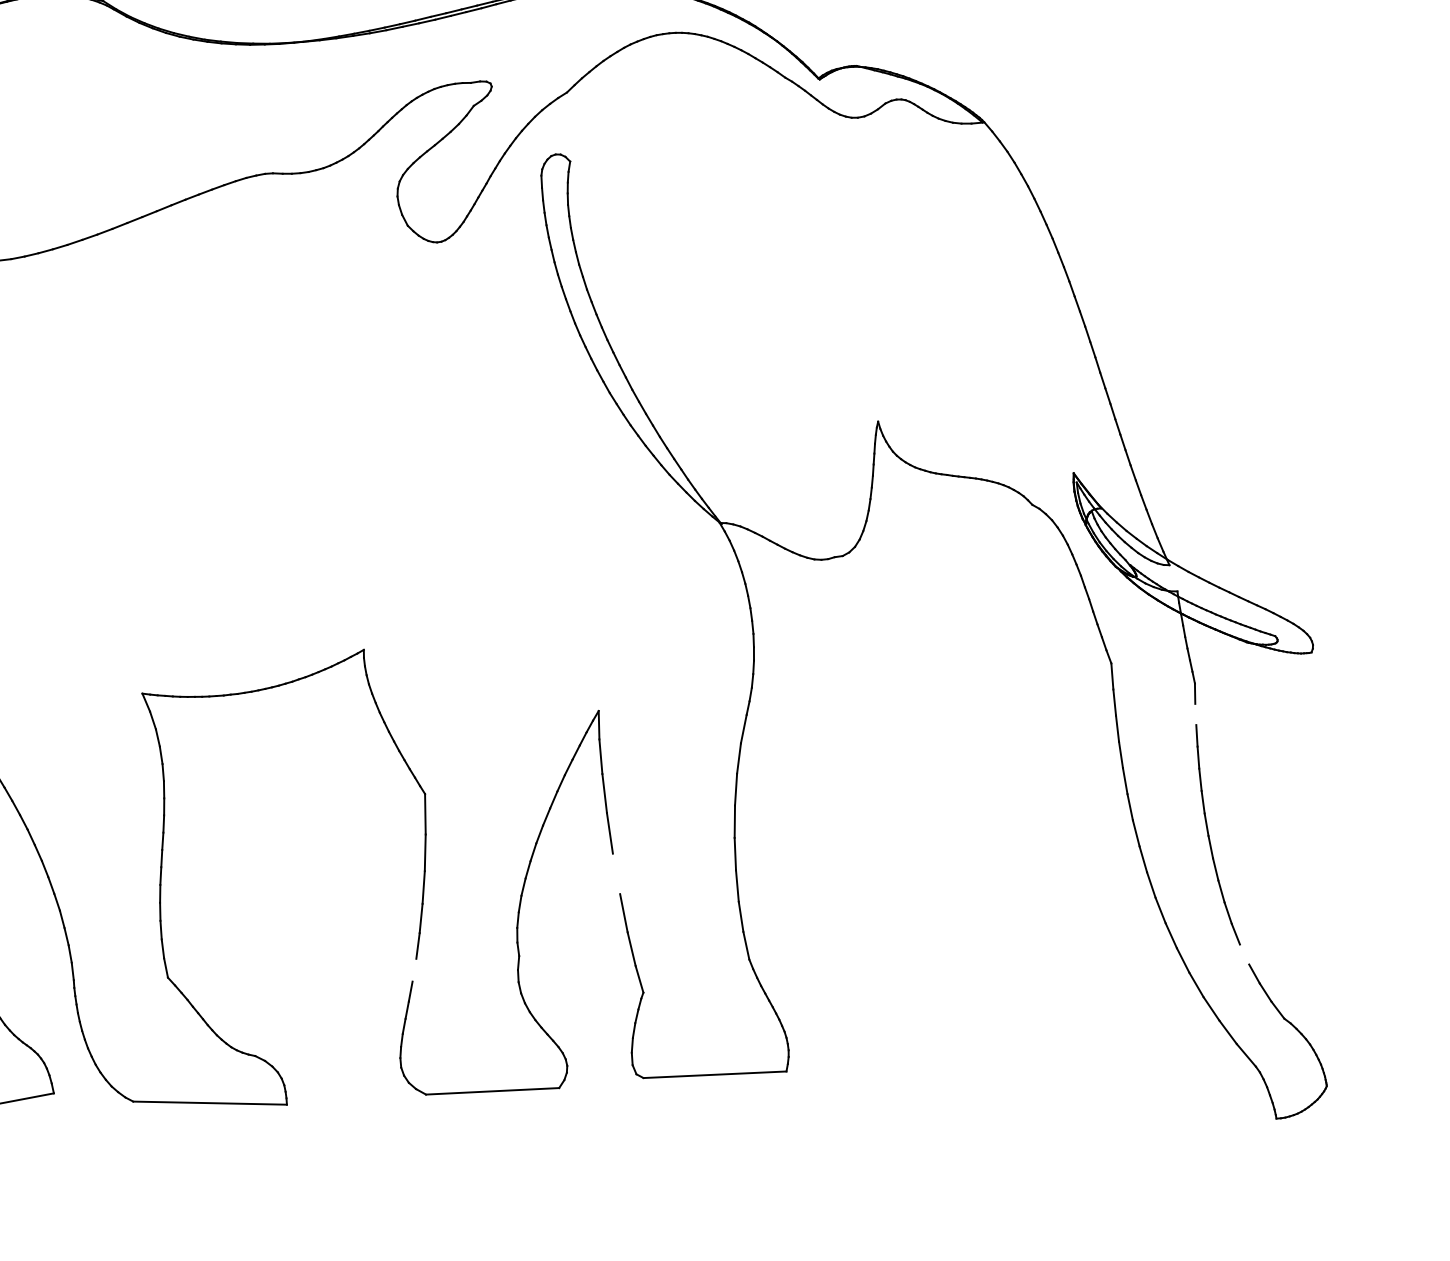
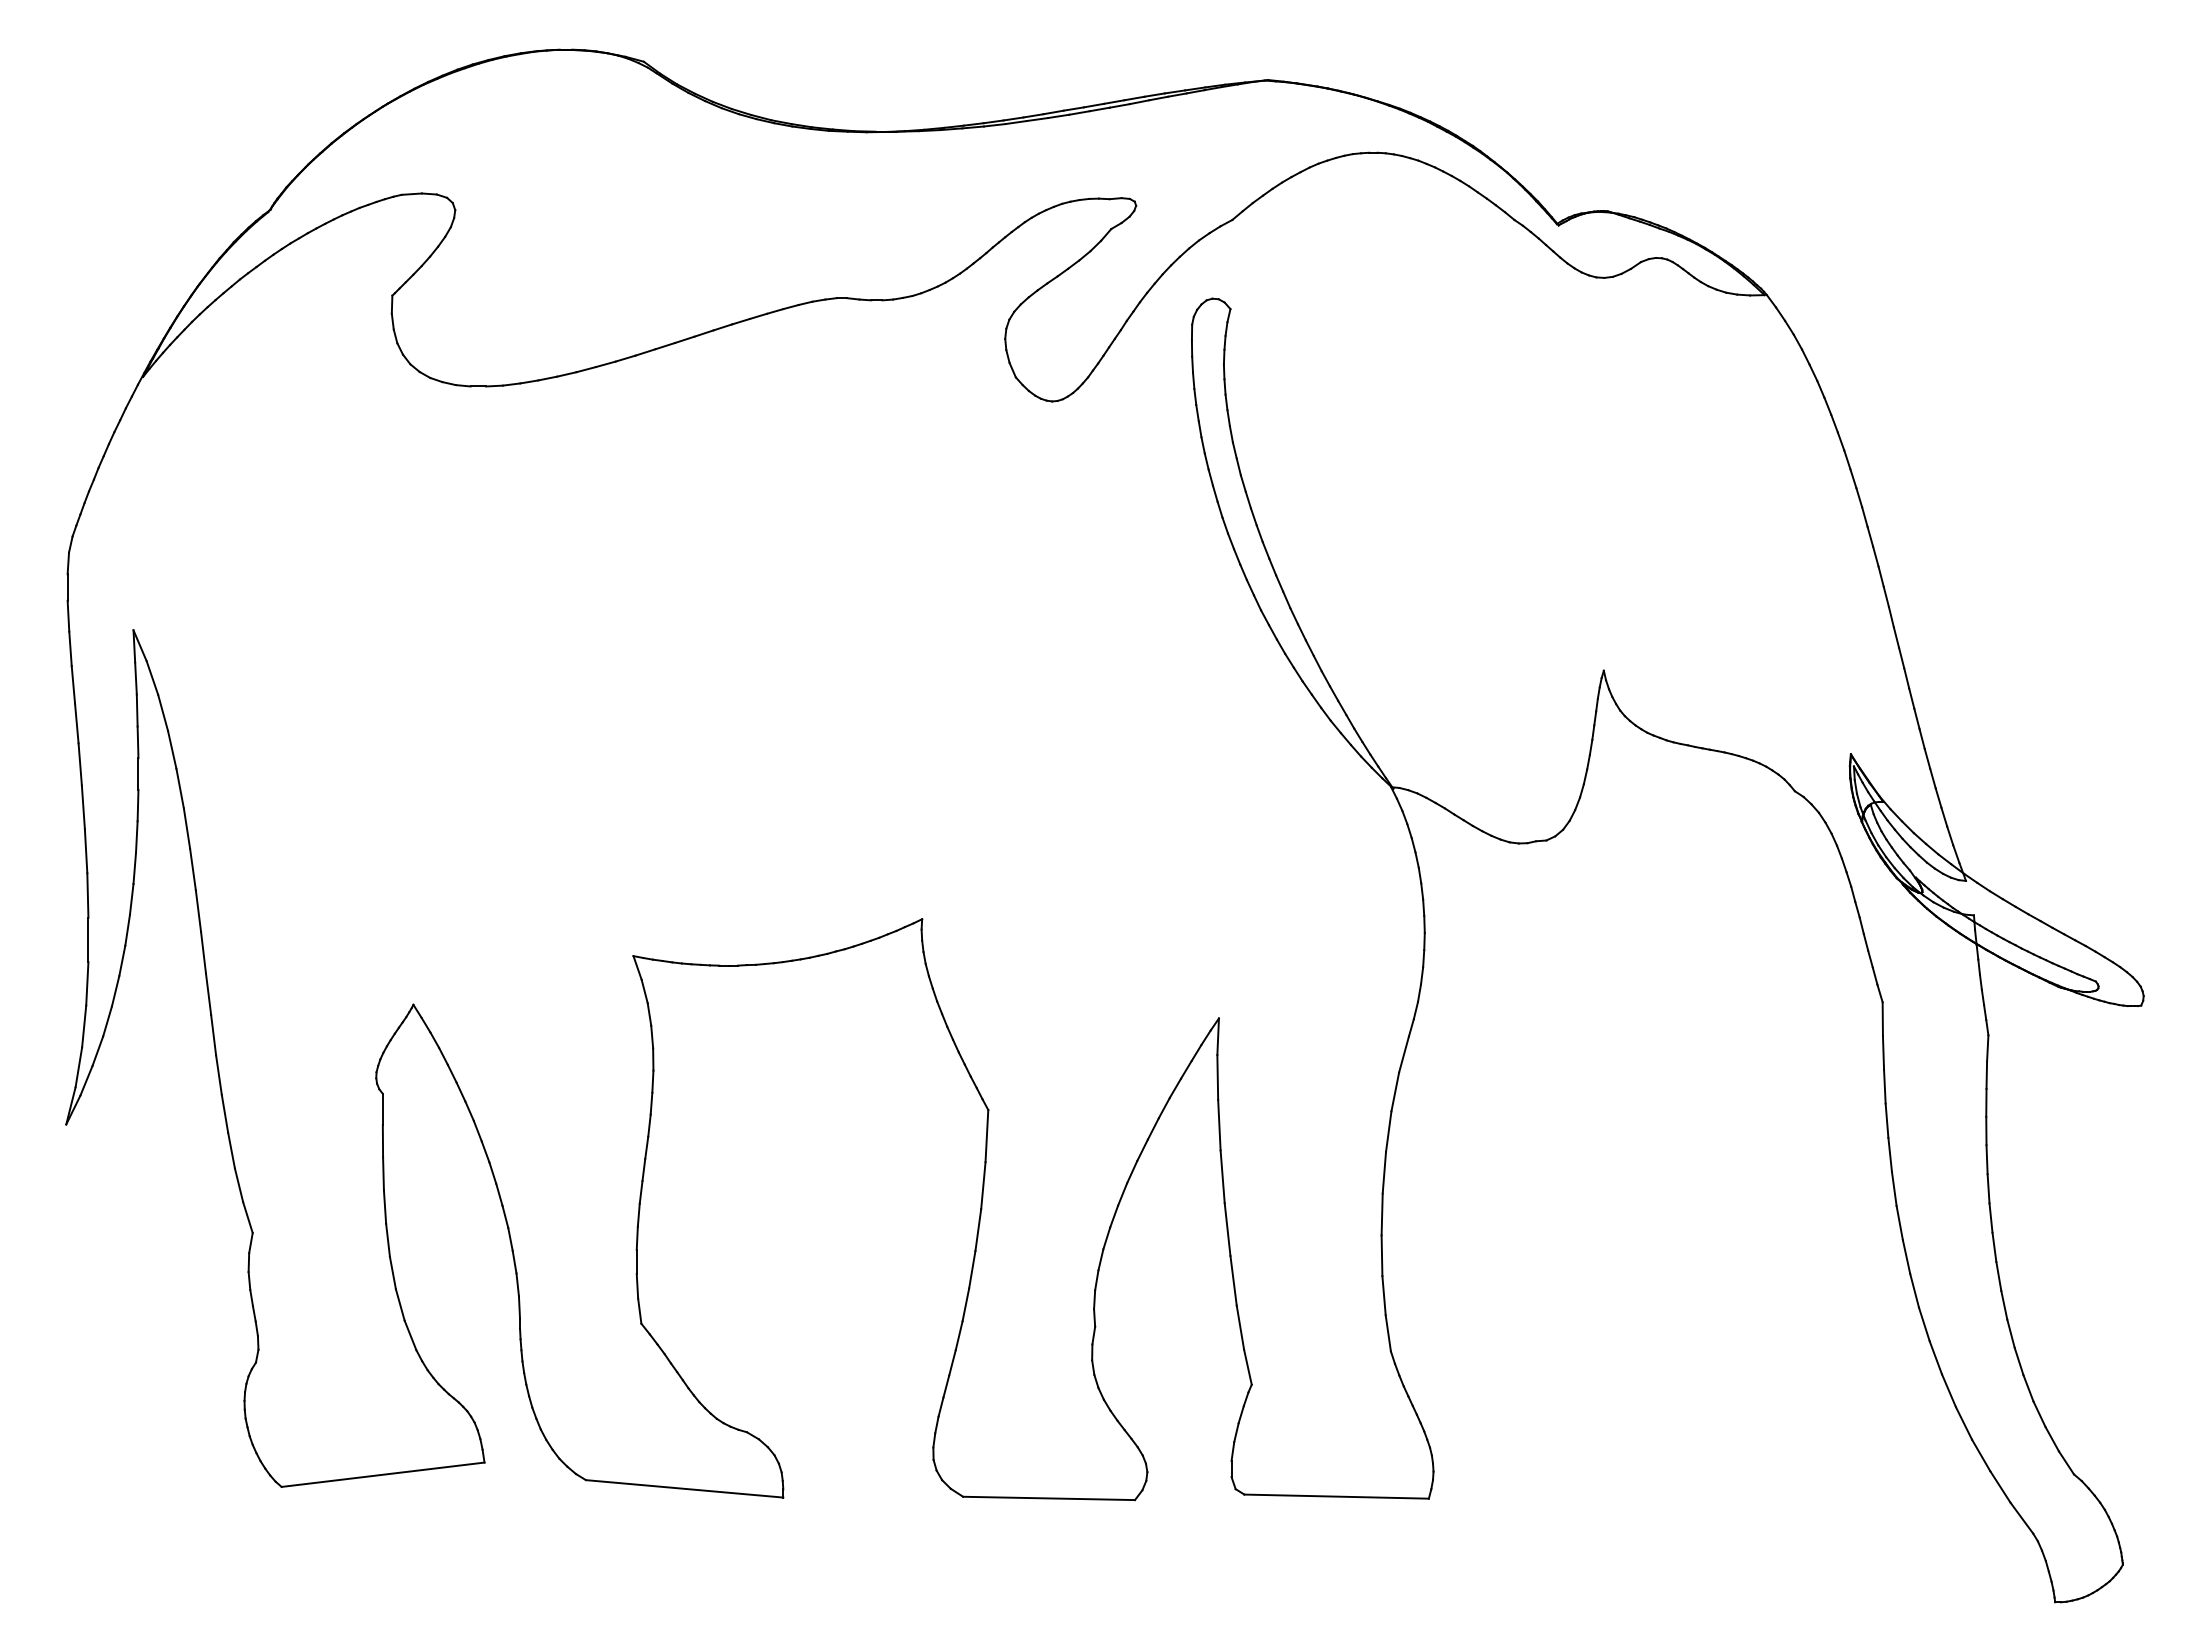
line: (1195, 713) -> (1986, 1074), added
line: (616, 873) -> (1227, 1229), added
line: (1244, 954) -> (2028, 1388), added
line: (413, 970) -> (958, 1335), added

